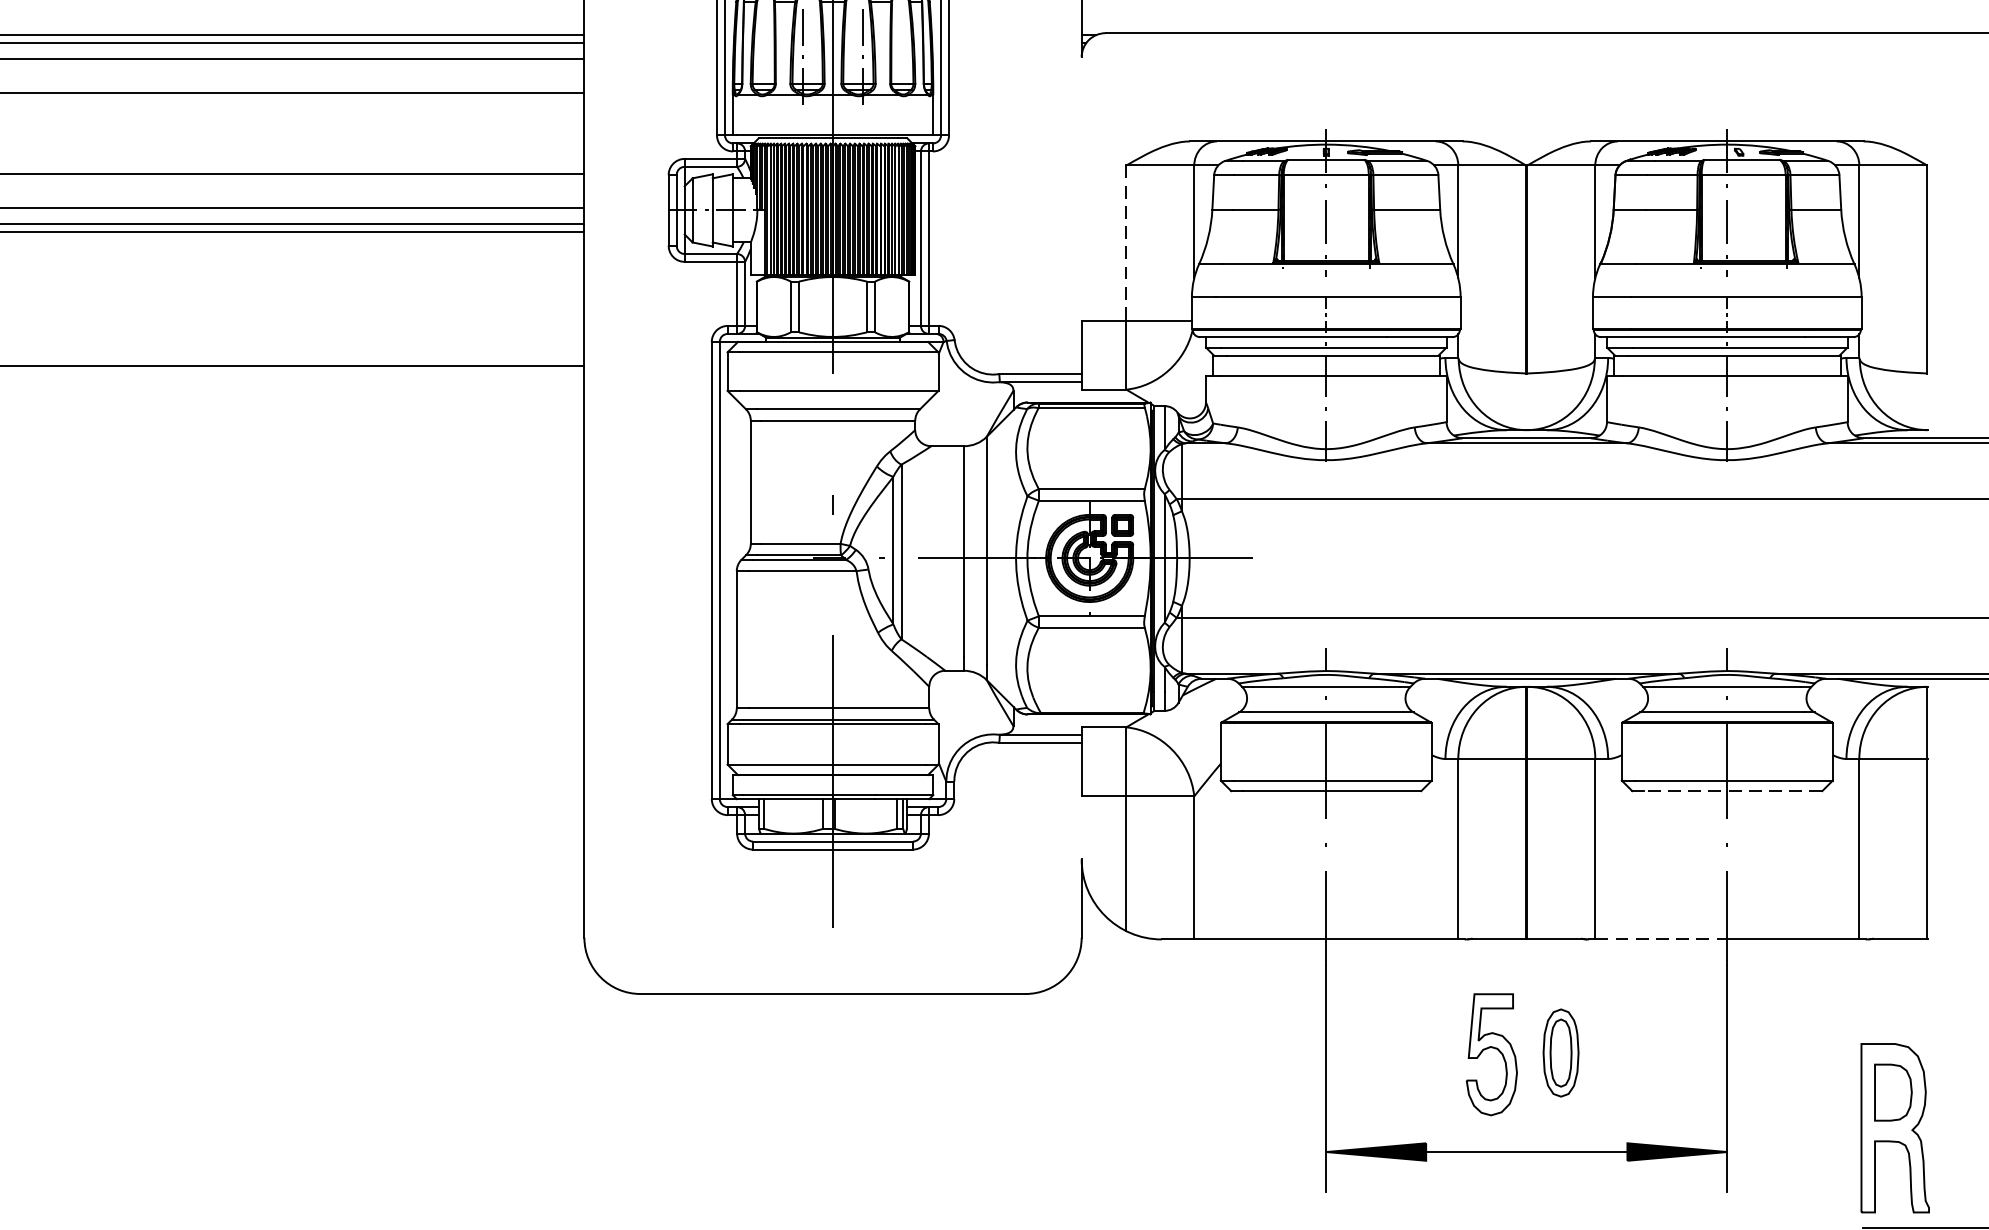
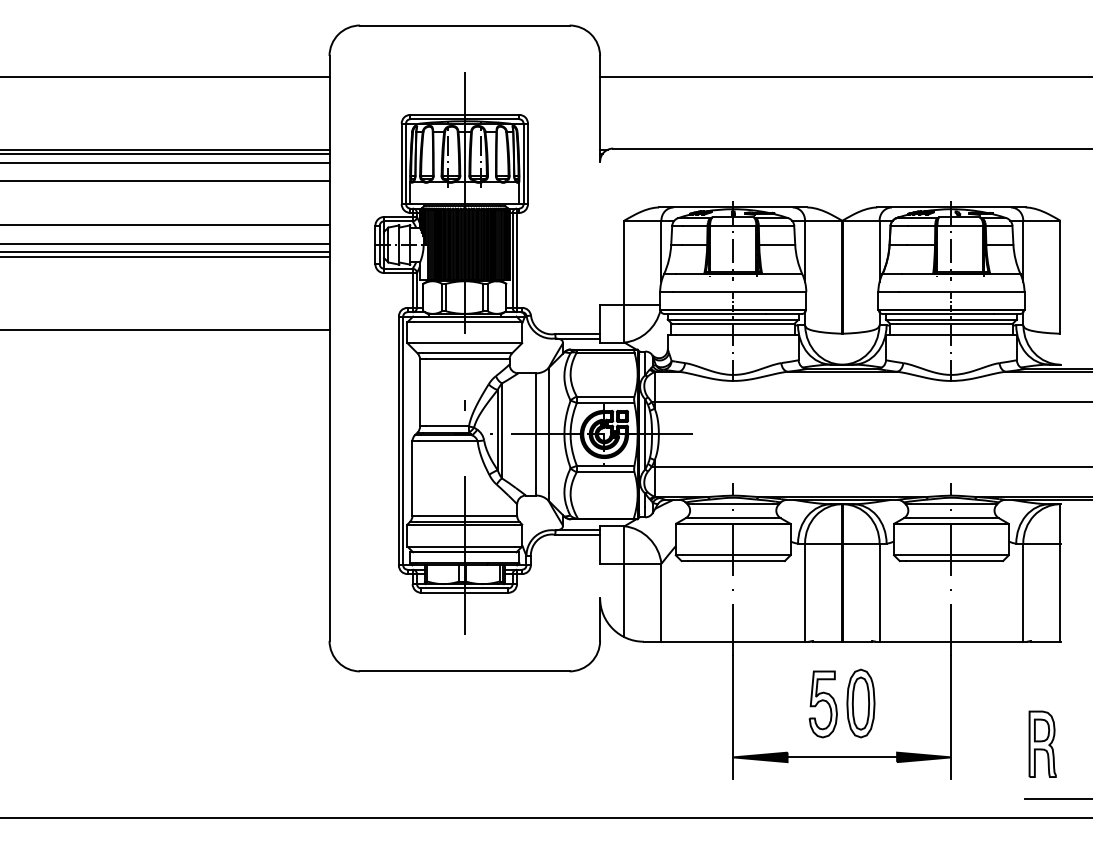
line: (1126, 244) -> (624, 263), dashed -> solid
line: (1732, 790) -> (954, 560), dashed -> solid
line: (1661, 939) -> (915, 641), dashed -> solid
part: (1560, 1052) -> (860, 703), size x1.43
part: (1894, 1126) -> (1042, 743), size x0.71

